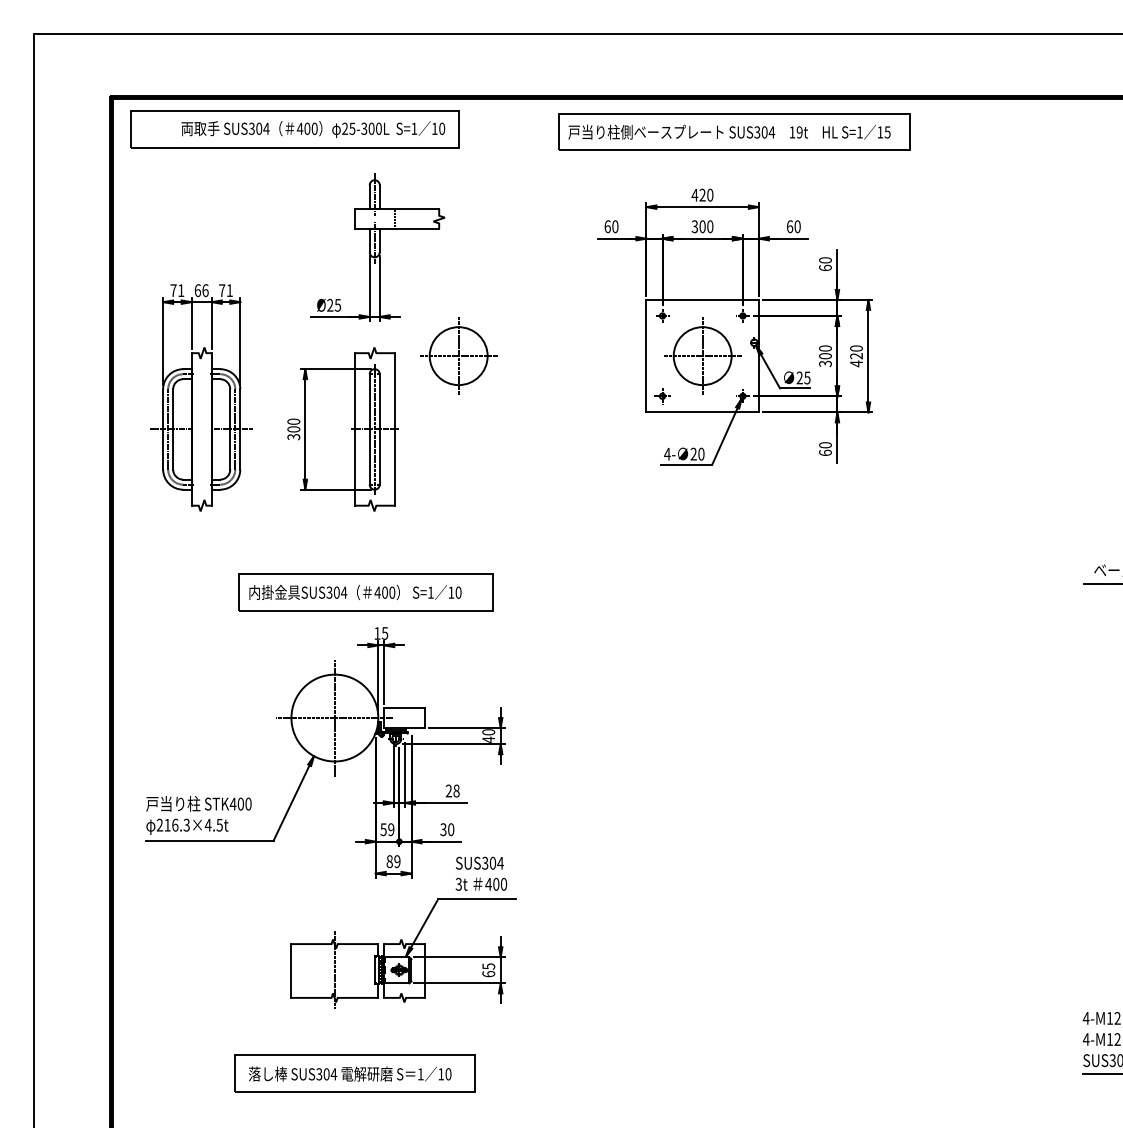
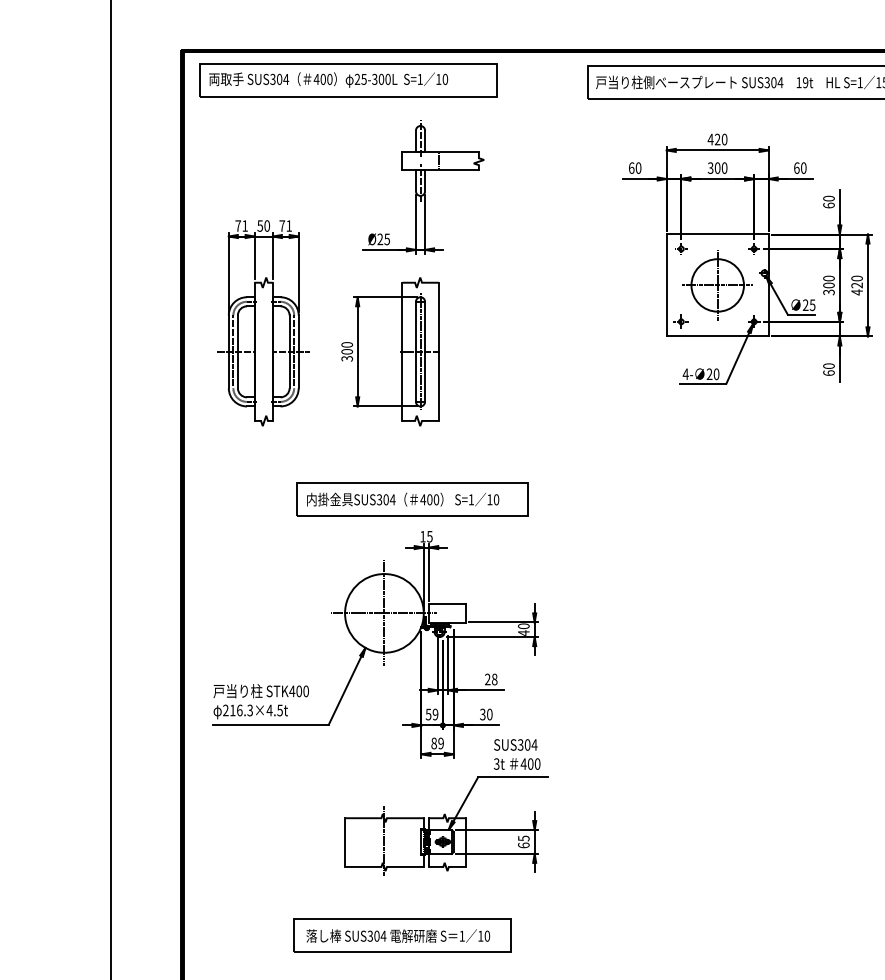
text: (313, 129) -> (328, 80), moved
text: (201, 290) -> (263, 225), 66 -> 50
part: (458, 355) -> (496, 284), removed

